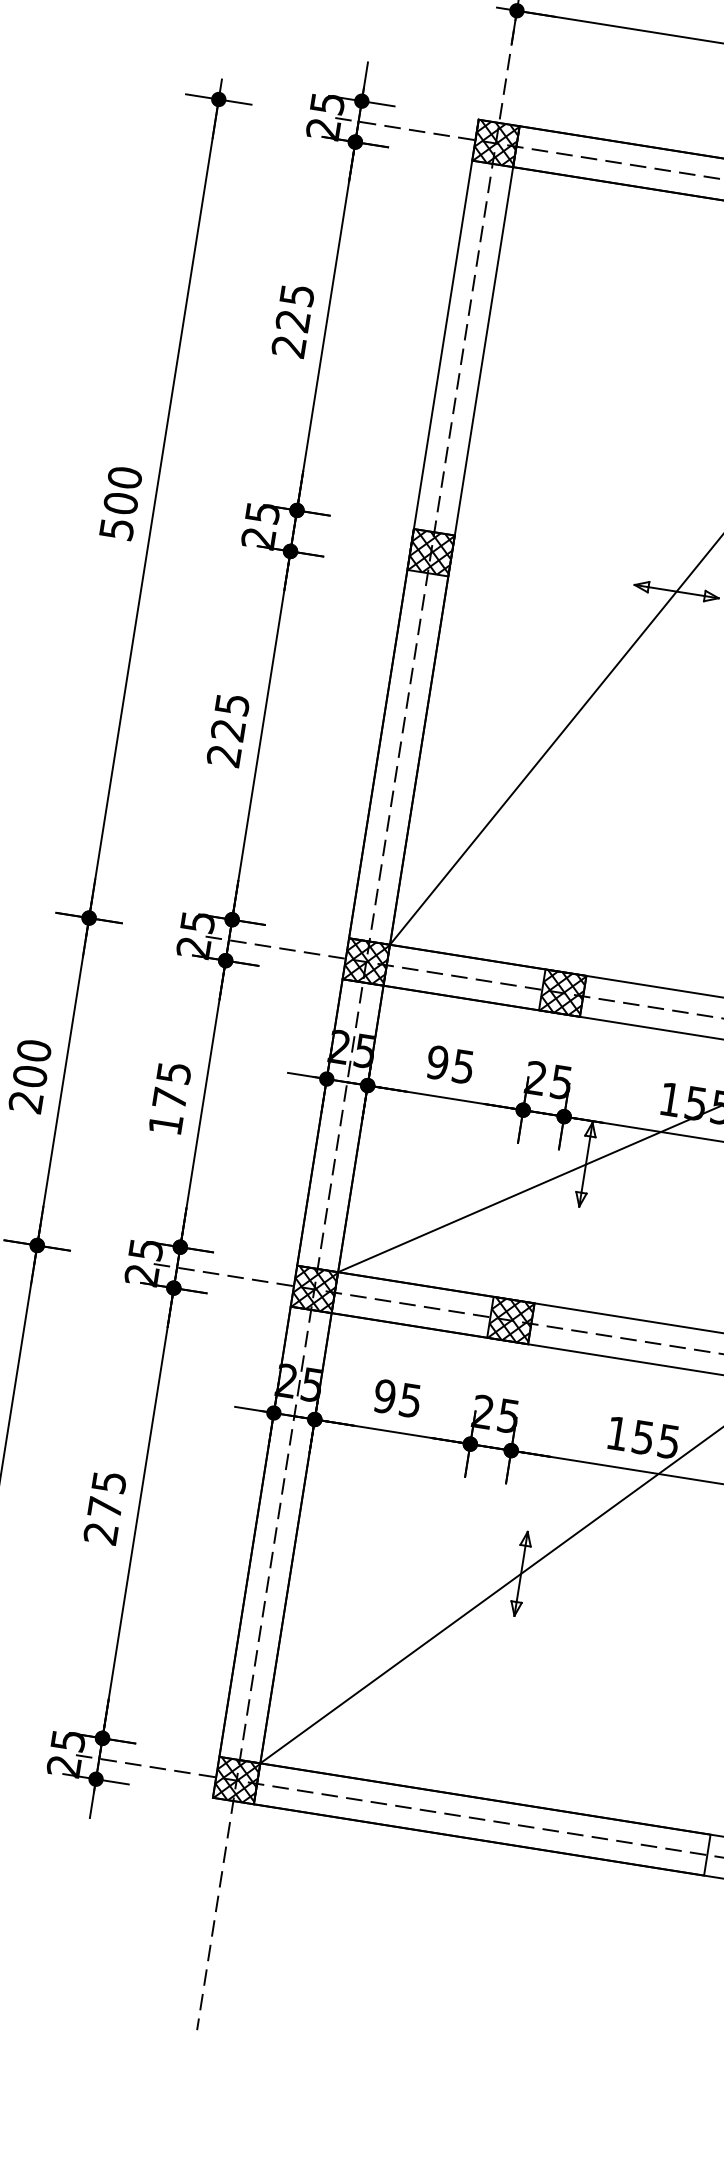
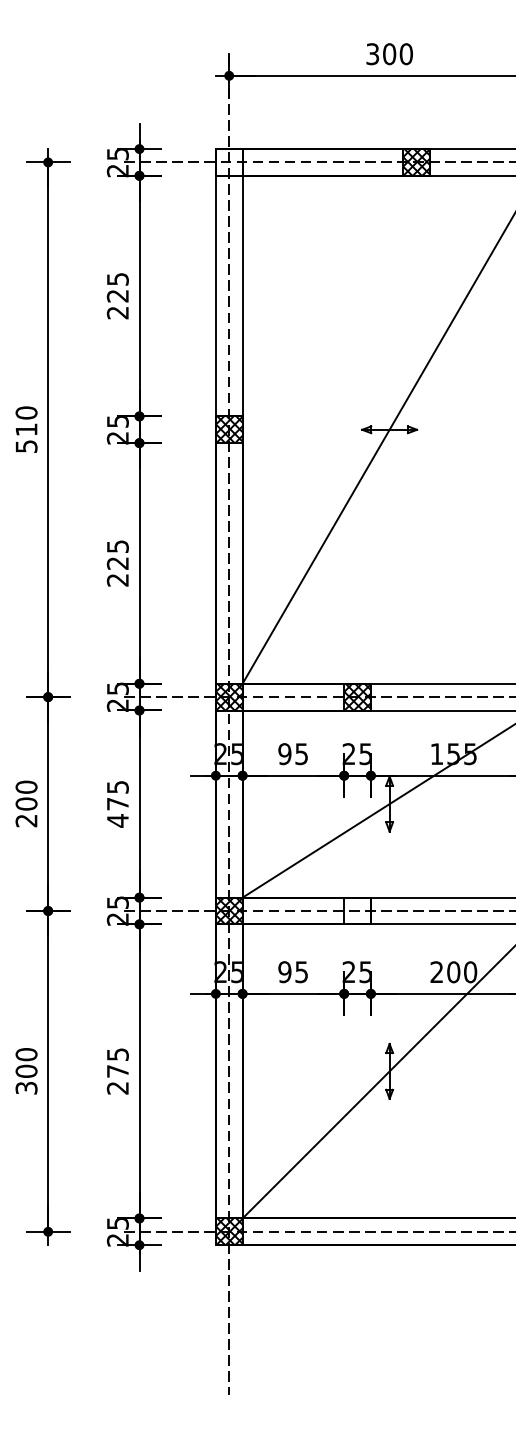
hatch: (494, 143) -> (228, 162), removed
text: (120, 503) -> (26, 429), 500 -> 510
text: (165, 1123) -> (117, 820), 175 -> 475
hatch: (510, 1319) -> (357, 910), removed
text: (642, 1437) -> (453, 972), 155 -> 200

